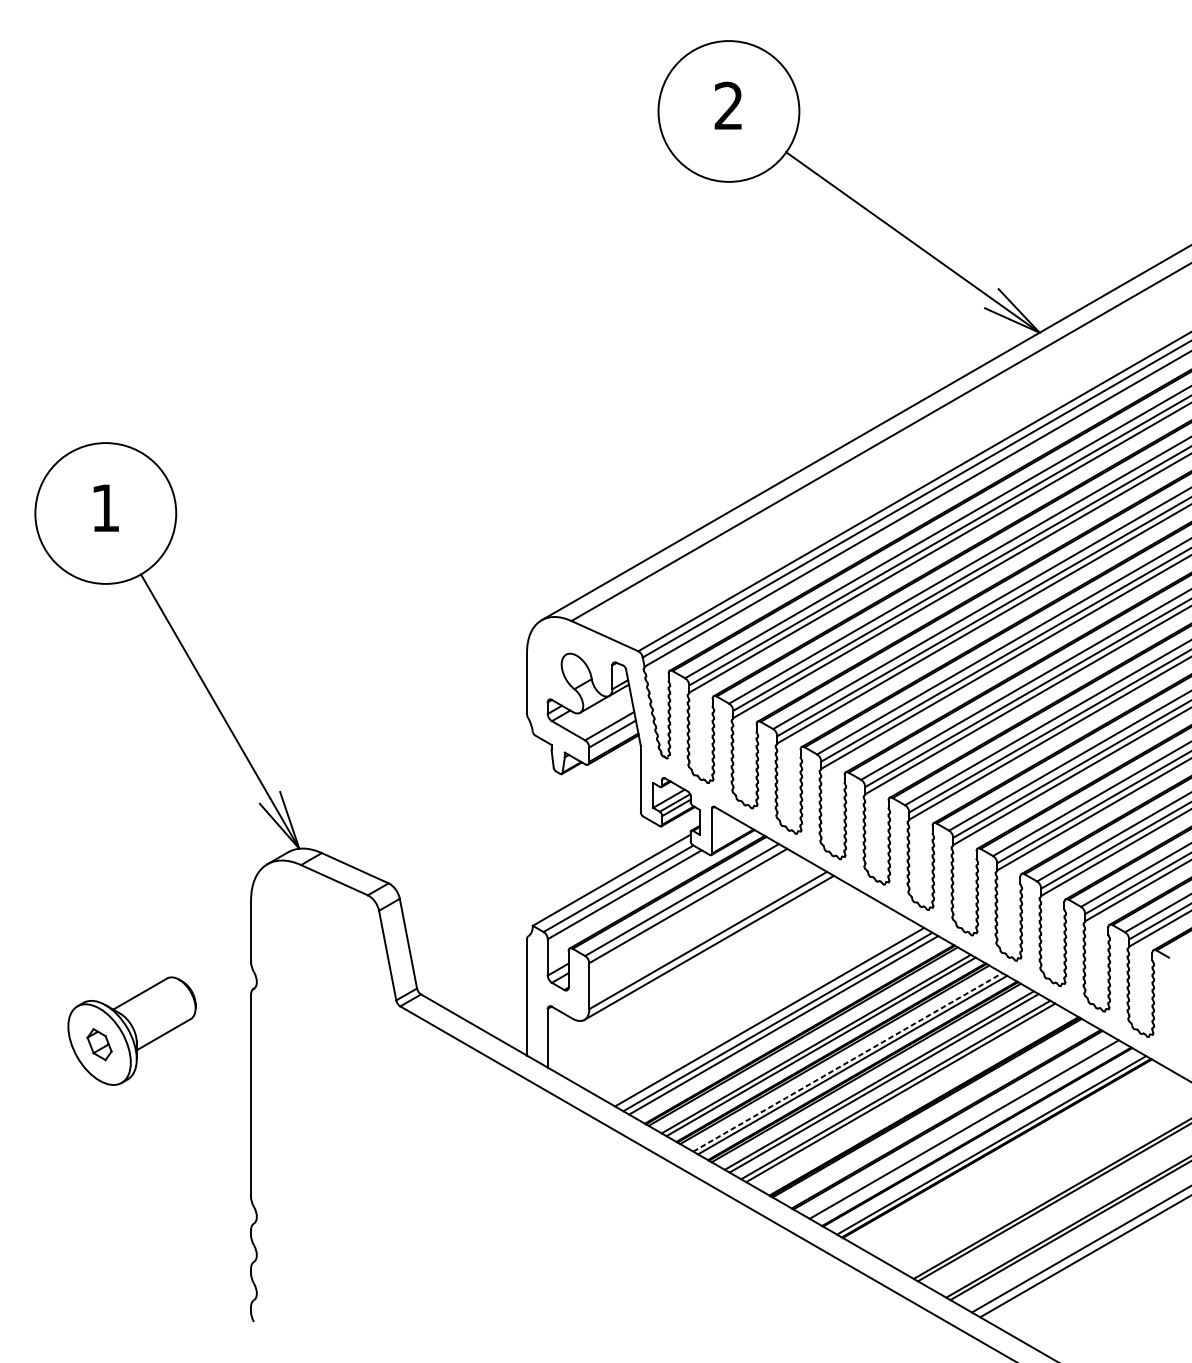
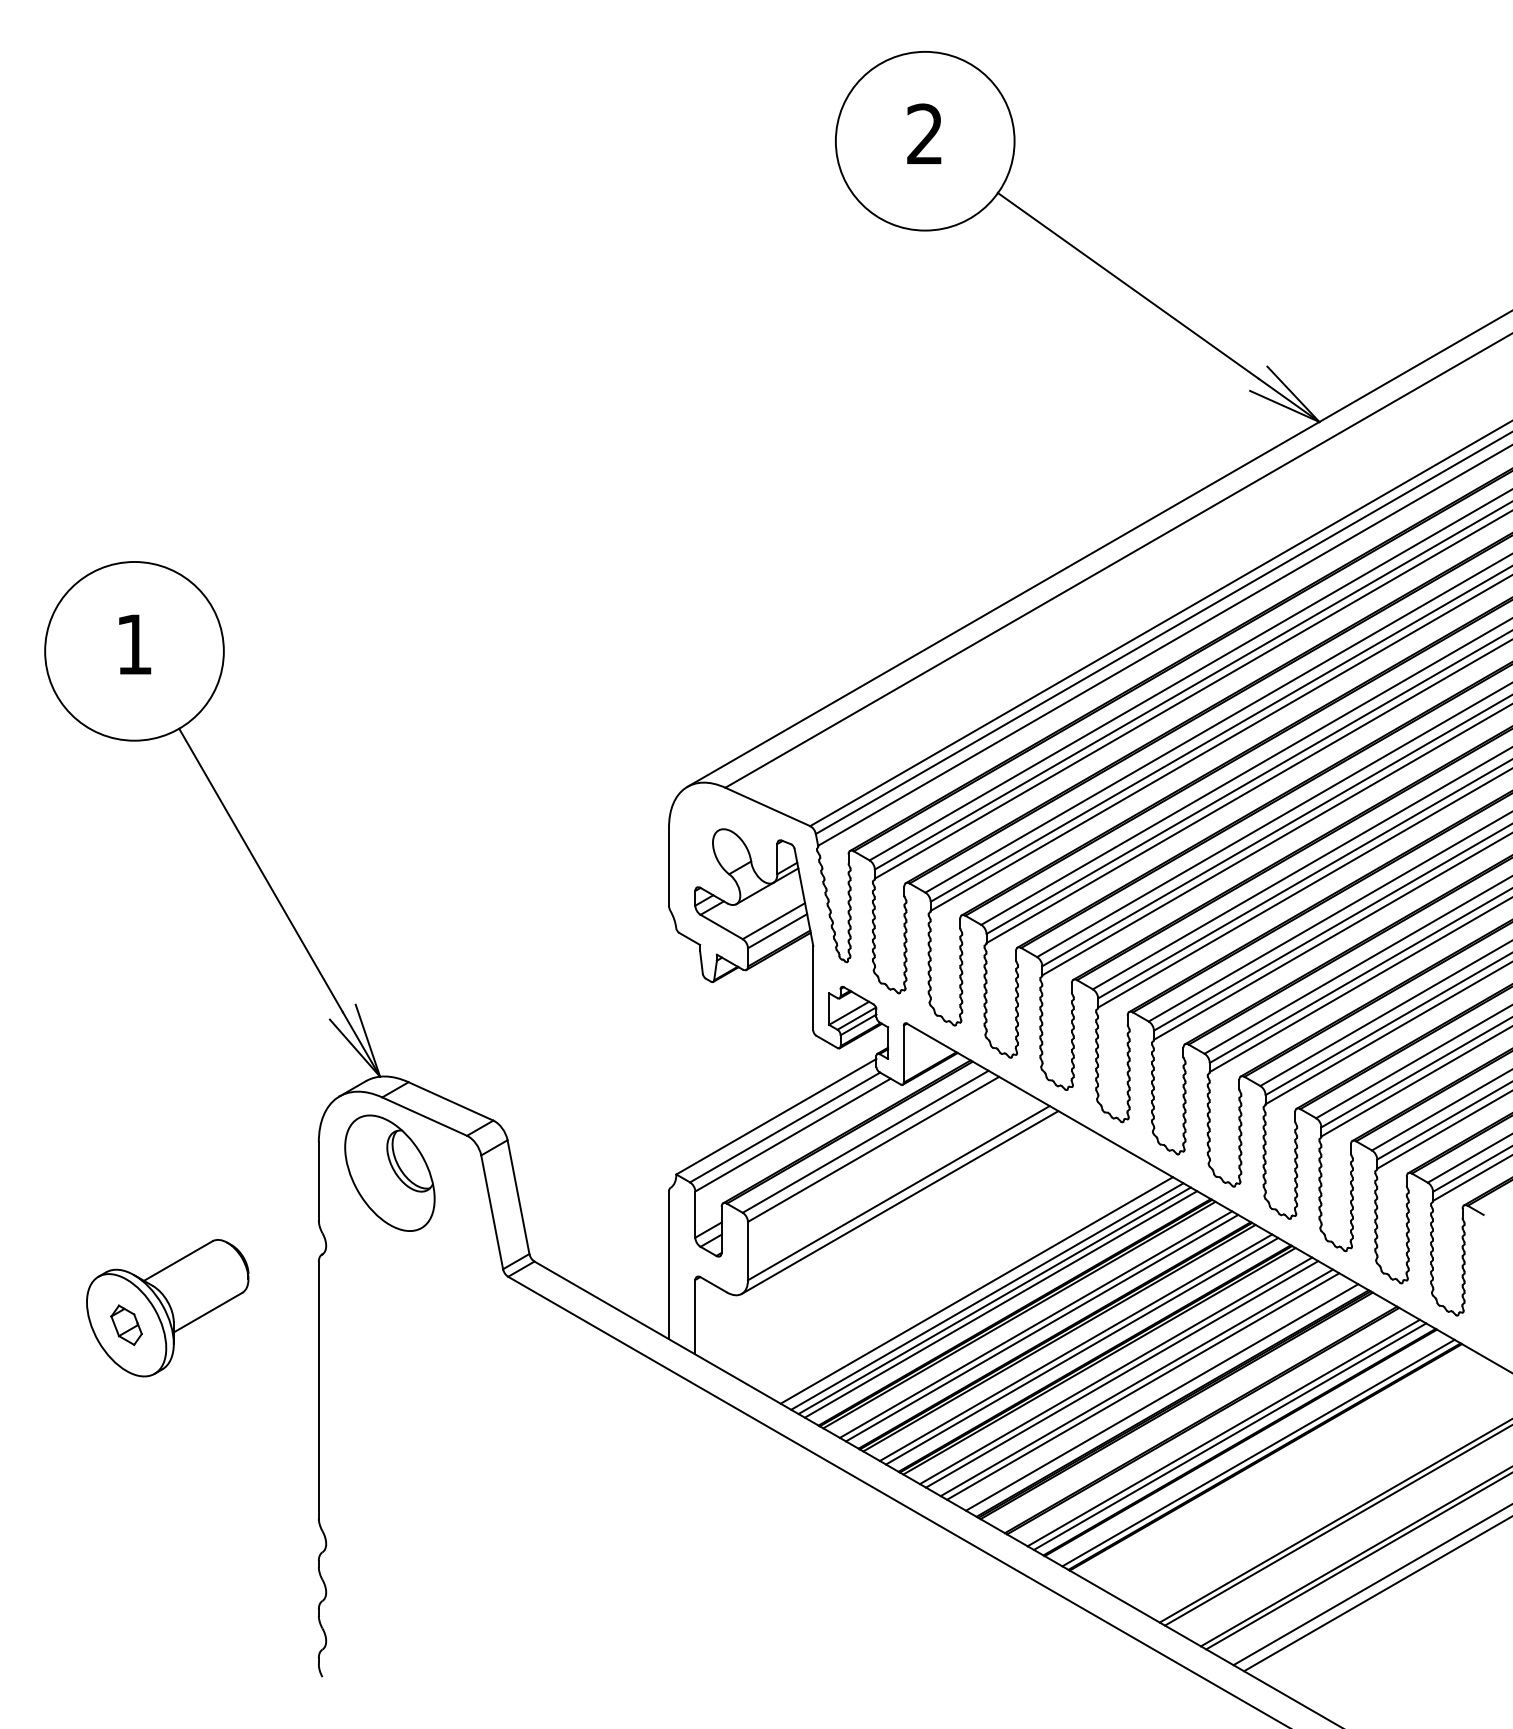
part: (306, 924) -> (389, 1172), added
line: (788, 1028) -> (1000, 1304), added
line: (848, 1062) -> (1076, 1347), dashed -> solid
line: (915, 1101) -> (1162, 1397), added
line: (968, 1132) -> (1229, 1436), added

